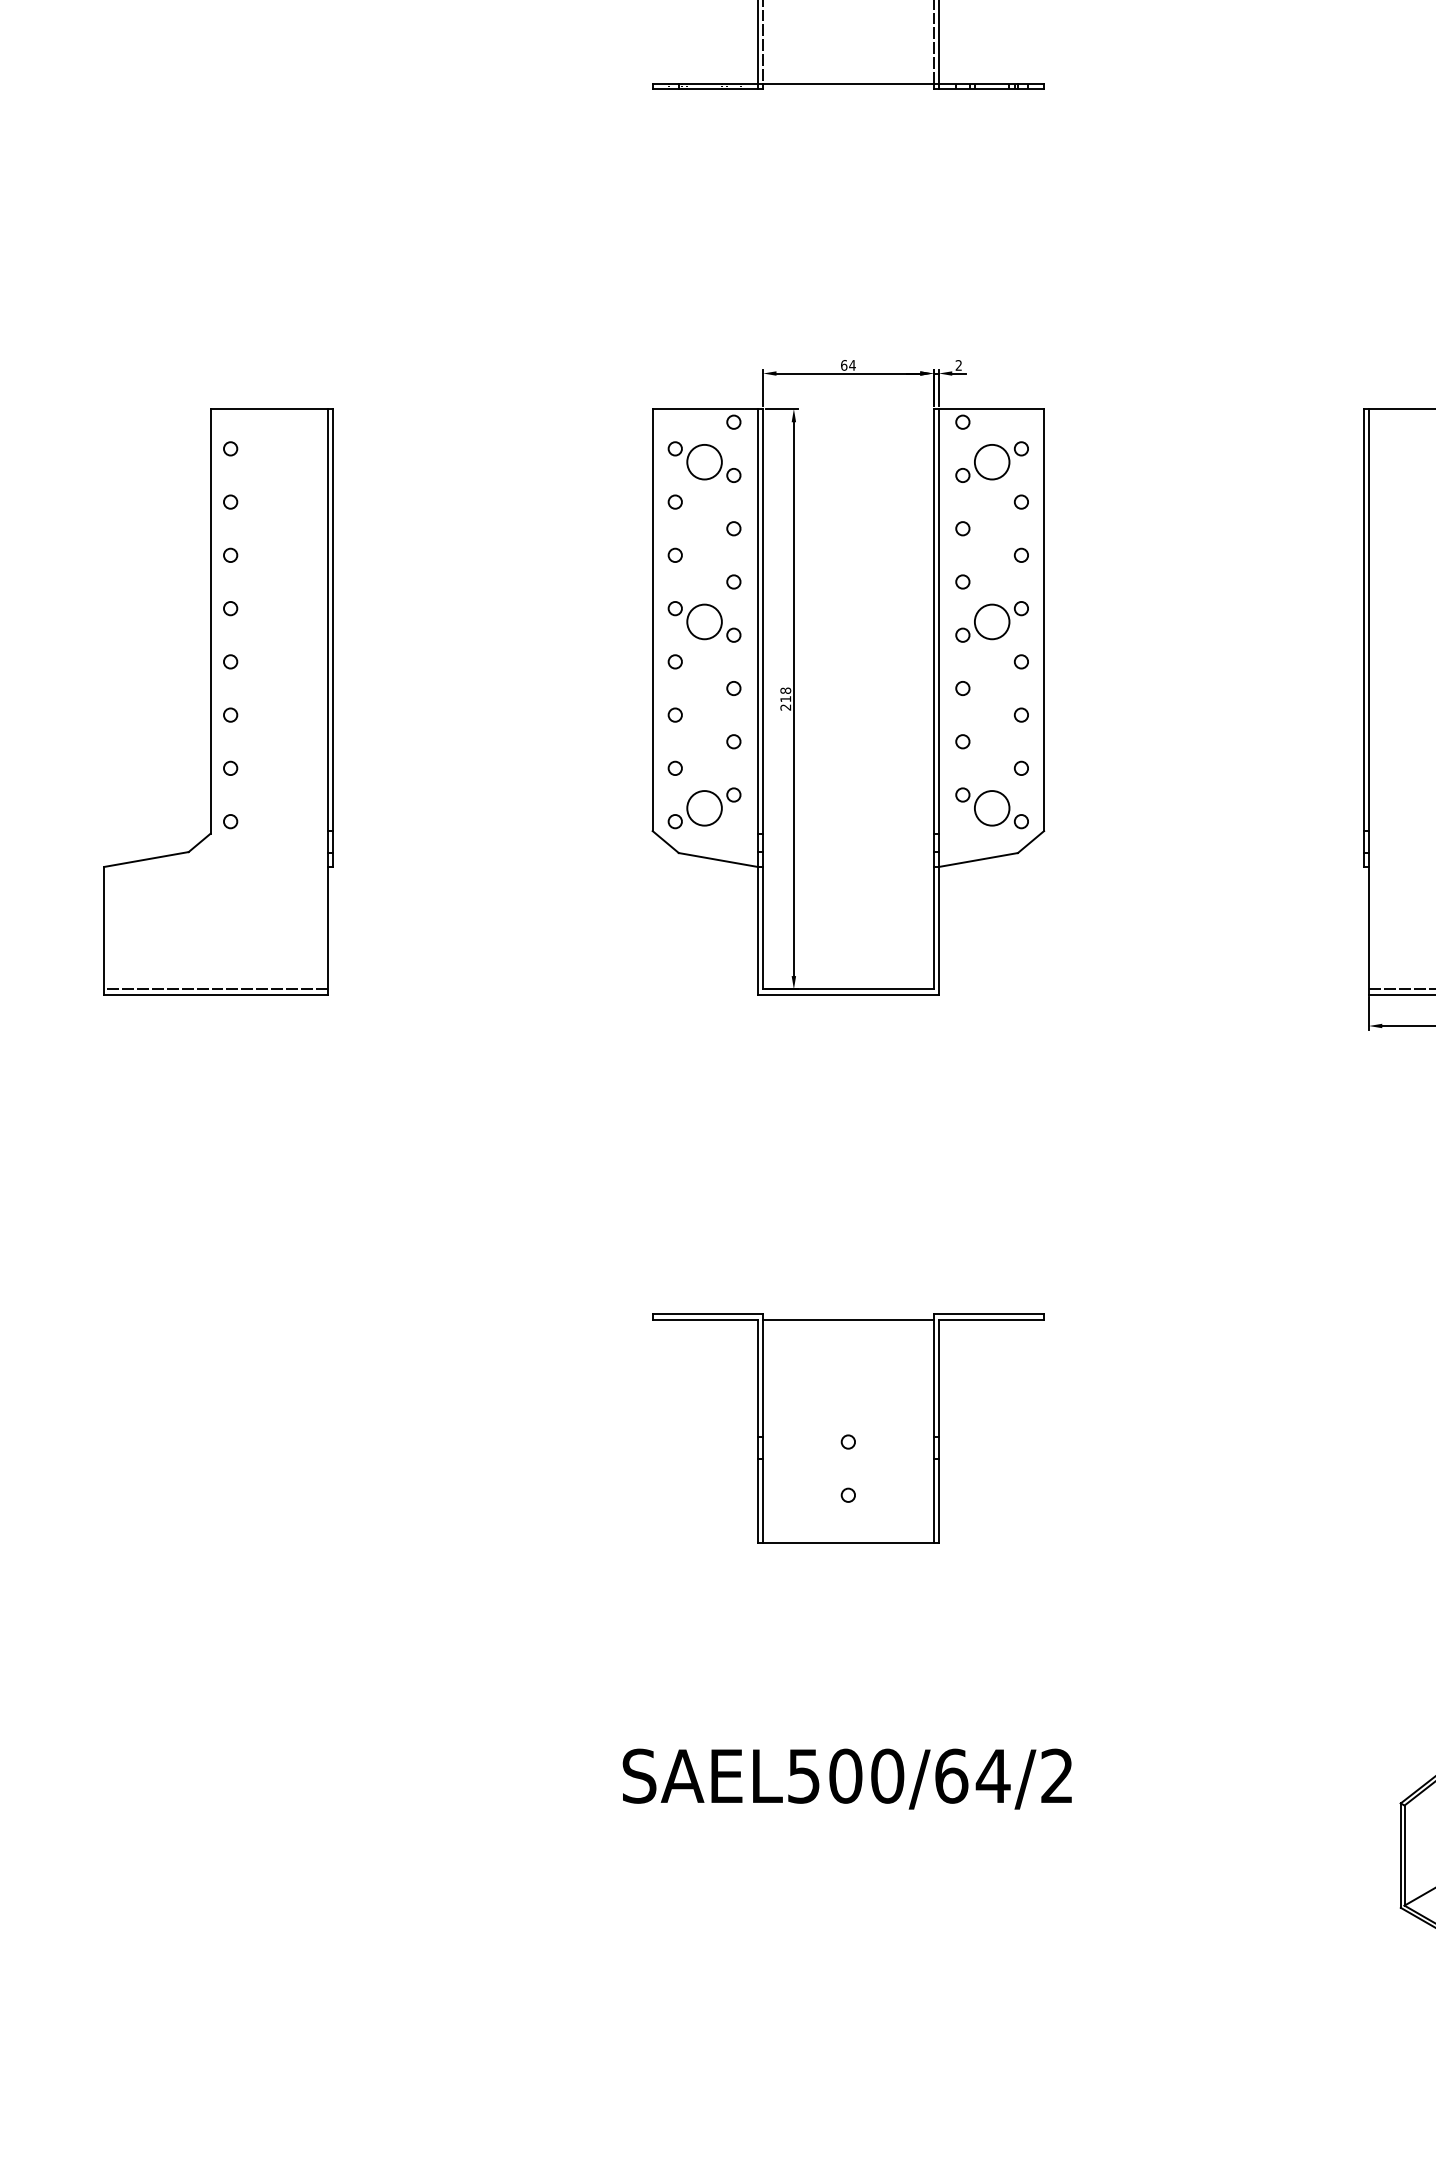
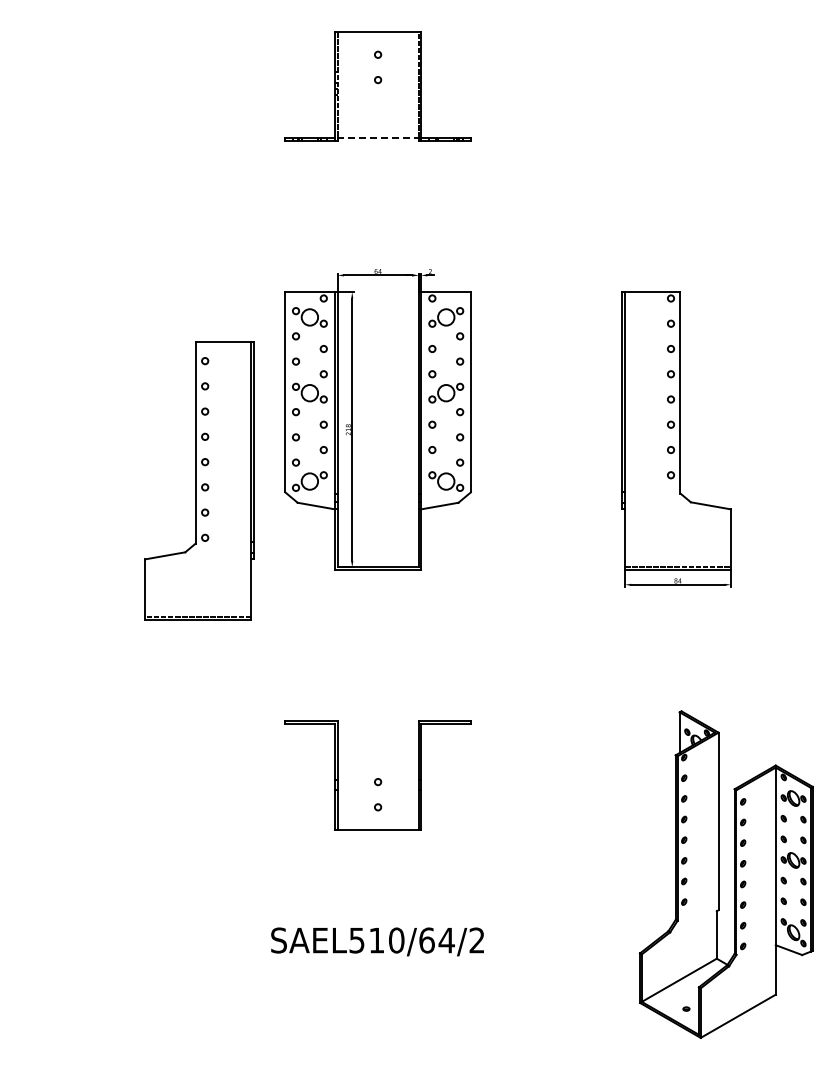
line: (849, 84) -> (378, 138), solid -> dashed
part: (218, 700) -> (199, 480), moved
line: (847, 1320) -> (377, 724), removed
text: (845, 1776) -> (376, 940), SAEL500/64/2 -> SAEL510/64/2

